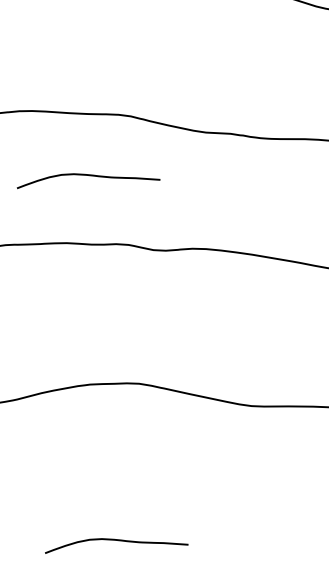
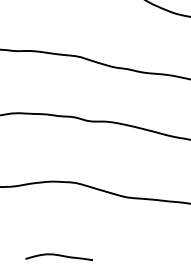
curve: (86, 177) -> (58, 84), removed

